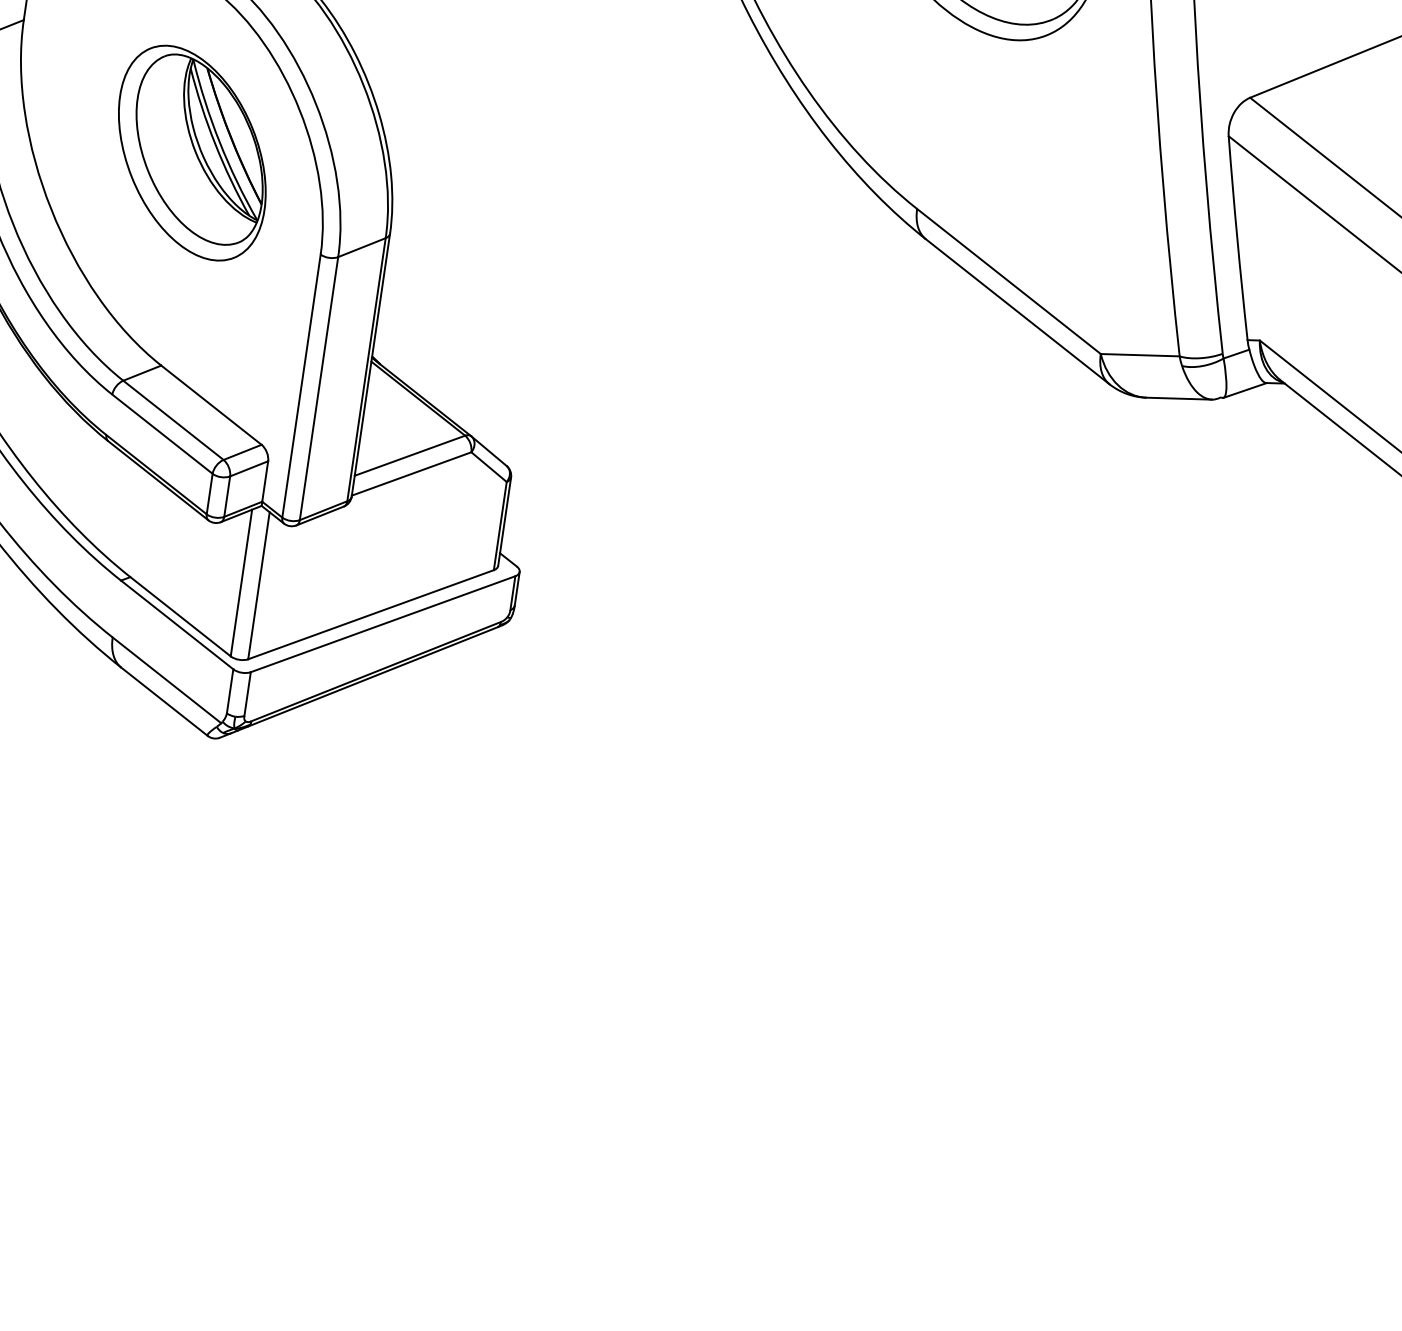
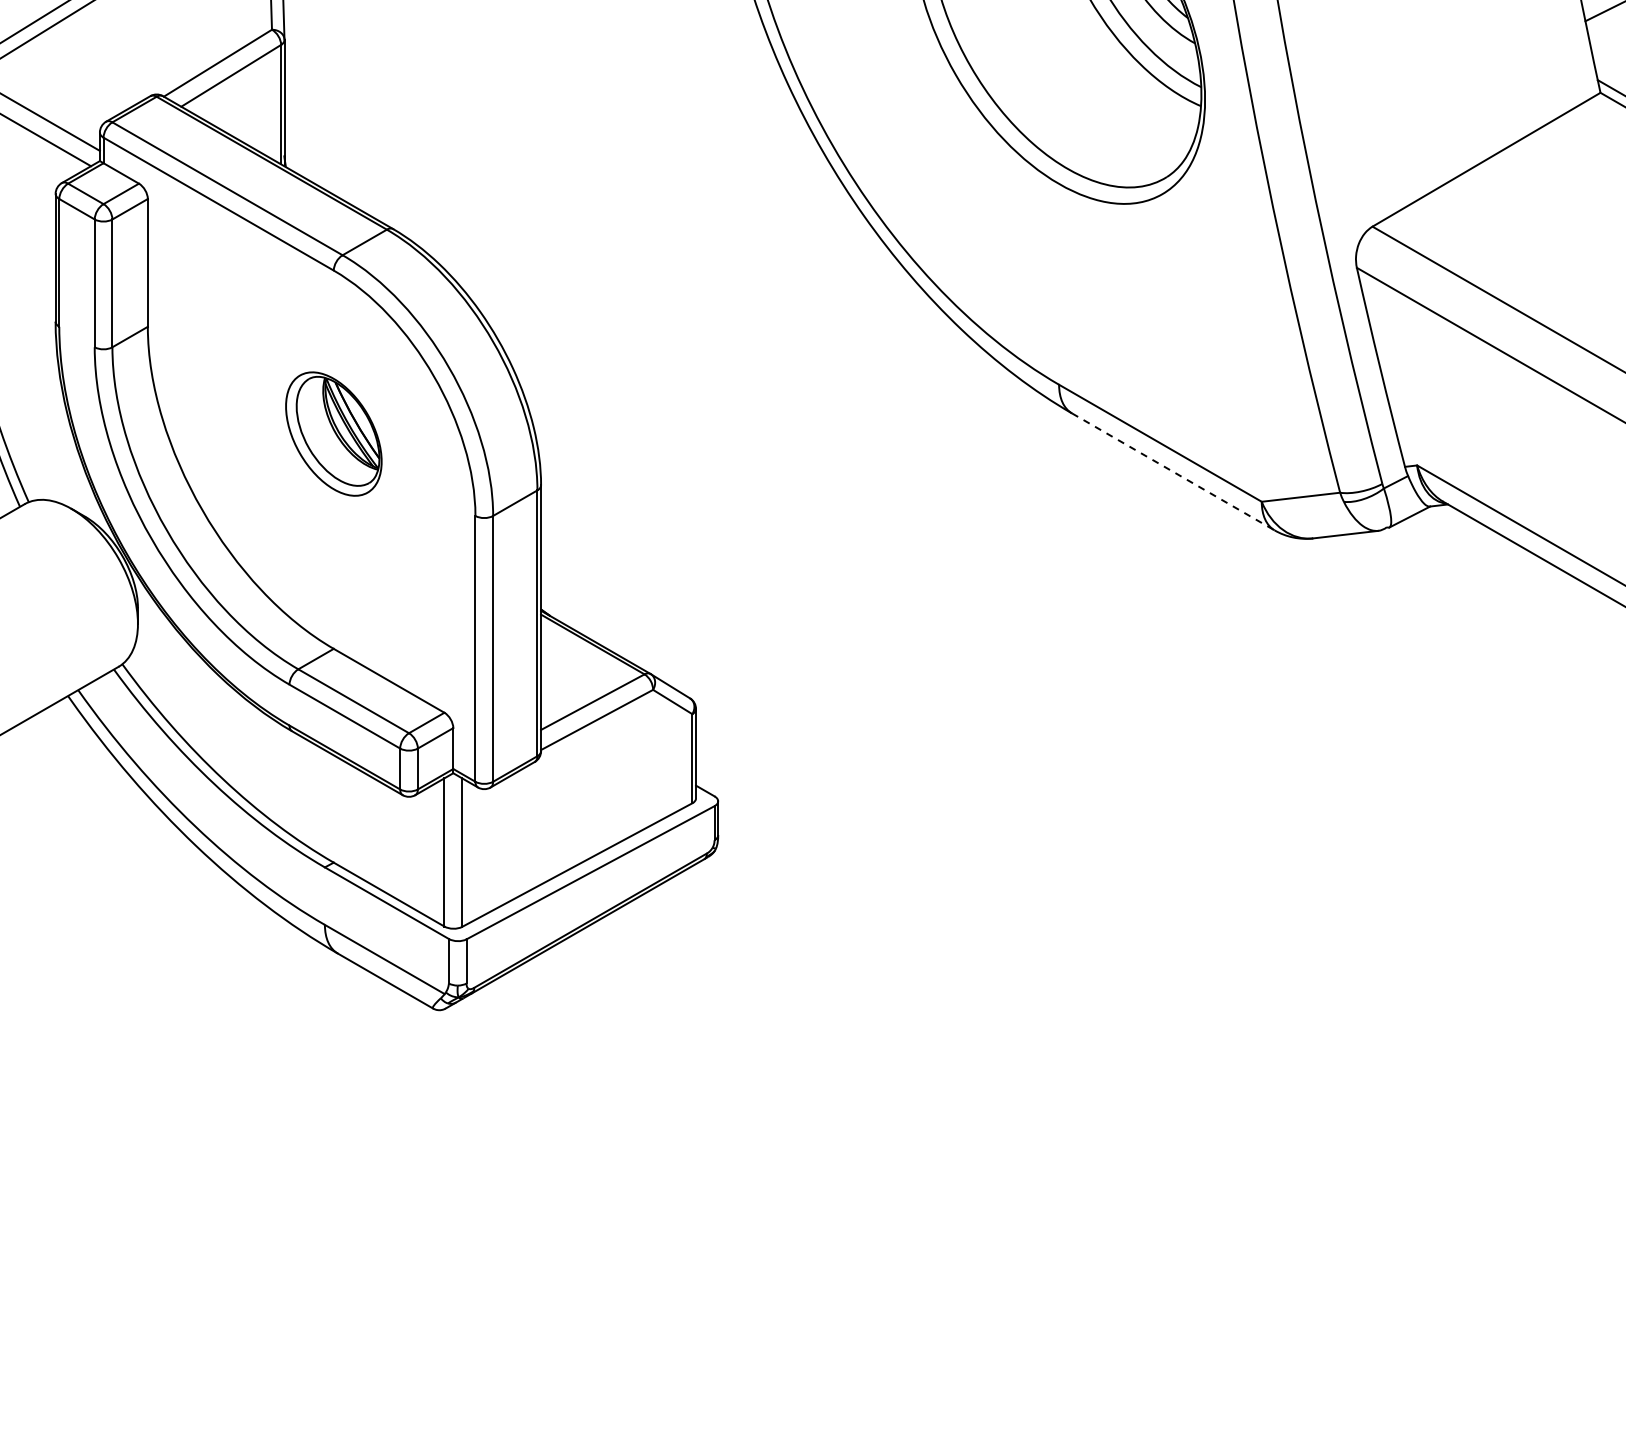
part: (192, 152) -> (333, 433), size x0.6
line: (1017, 312) -> (1173, 472), solid -> dashed

